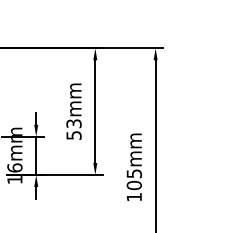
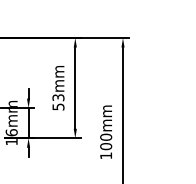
text: (133, 173) -> (105, 137), 105mm -> 100mm

